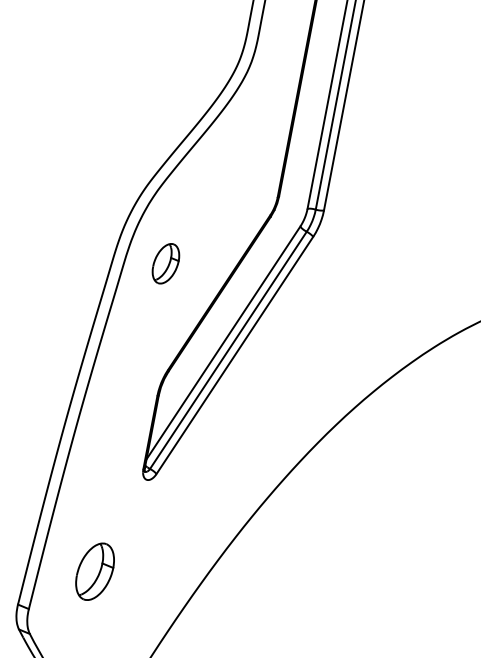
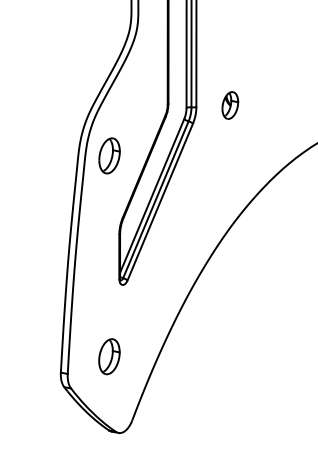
part: (380, 218) -> (230, 105), added
part: (166, 263) -> (109, 155), size x1.43
part: (95, 571) -> (109, 356), moved

